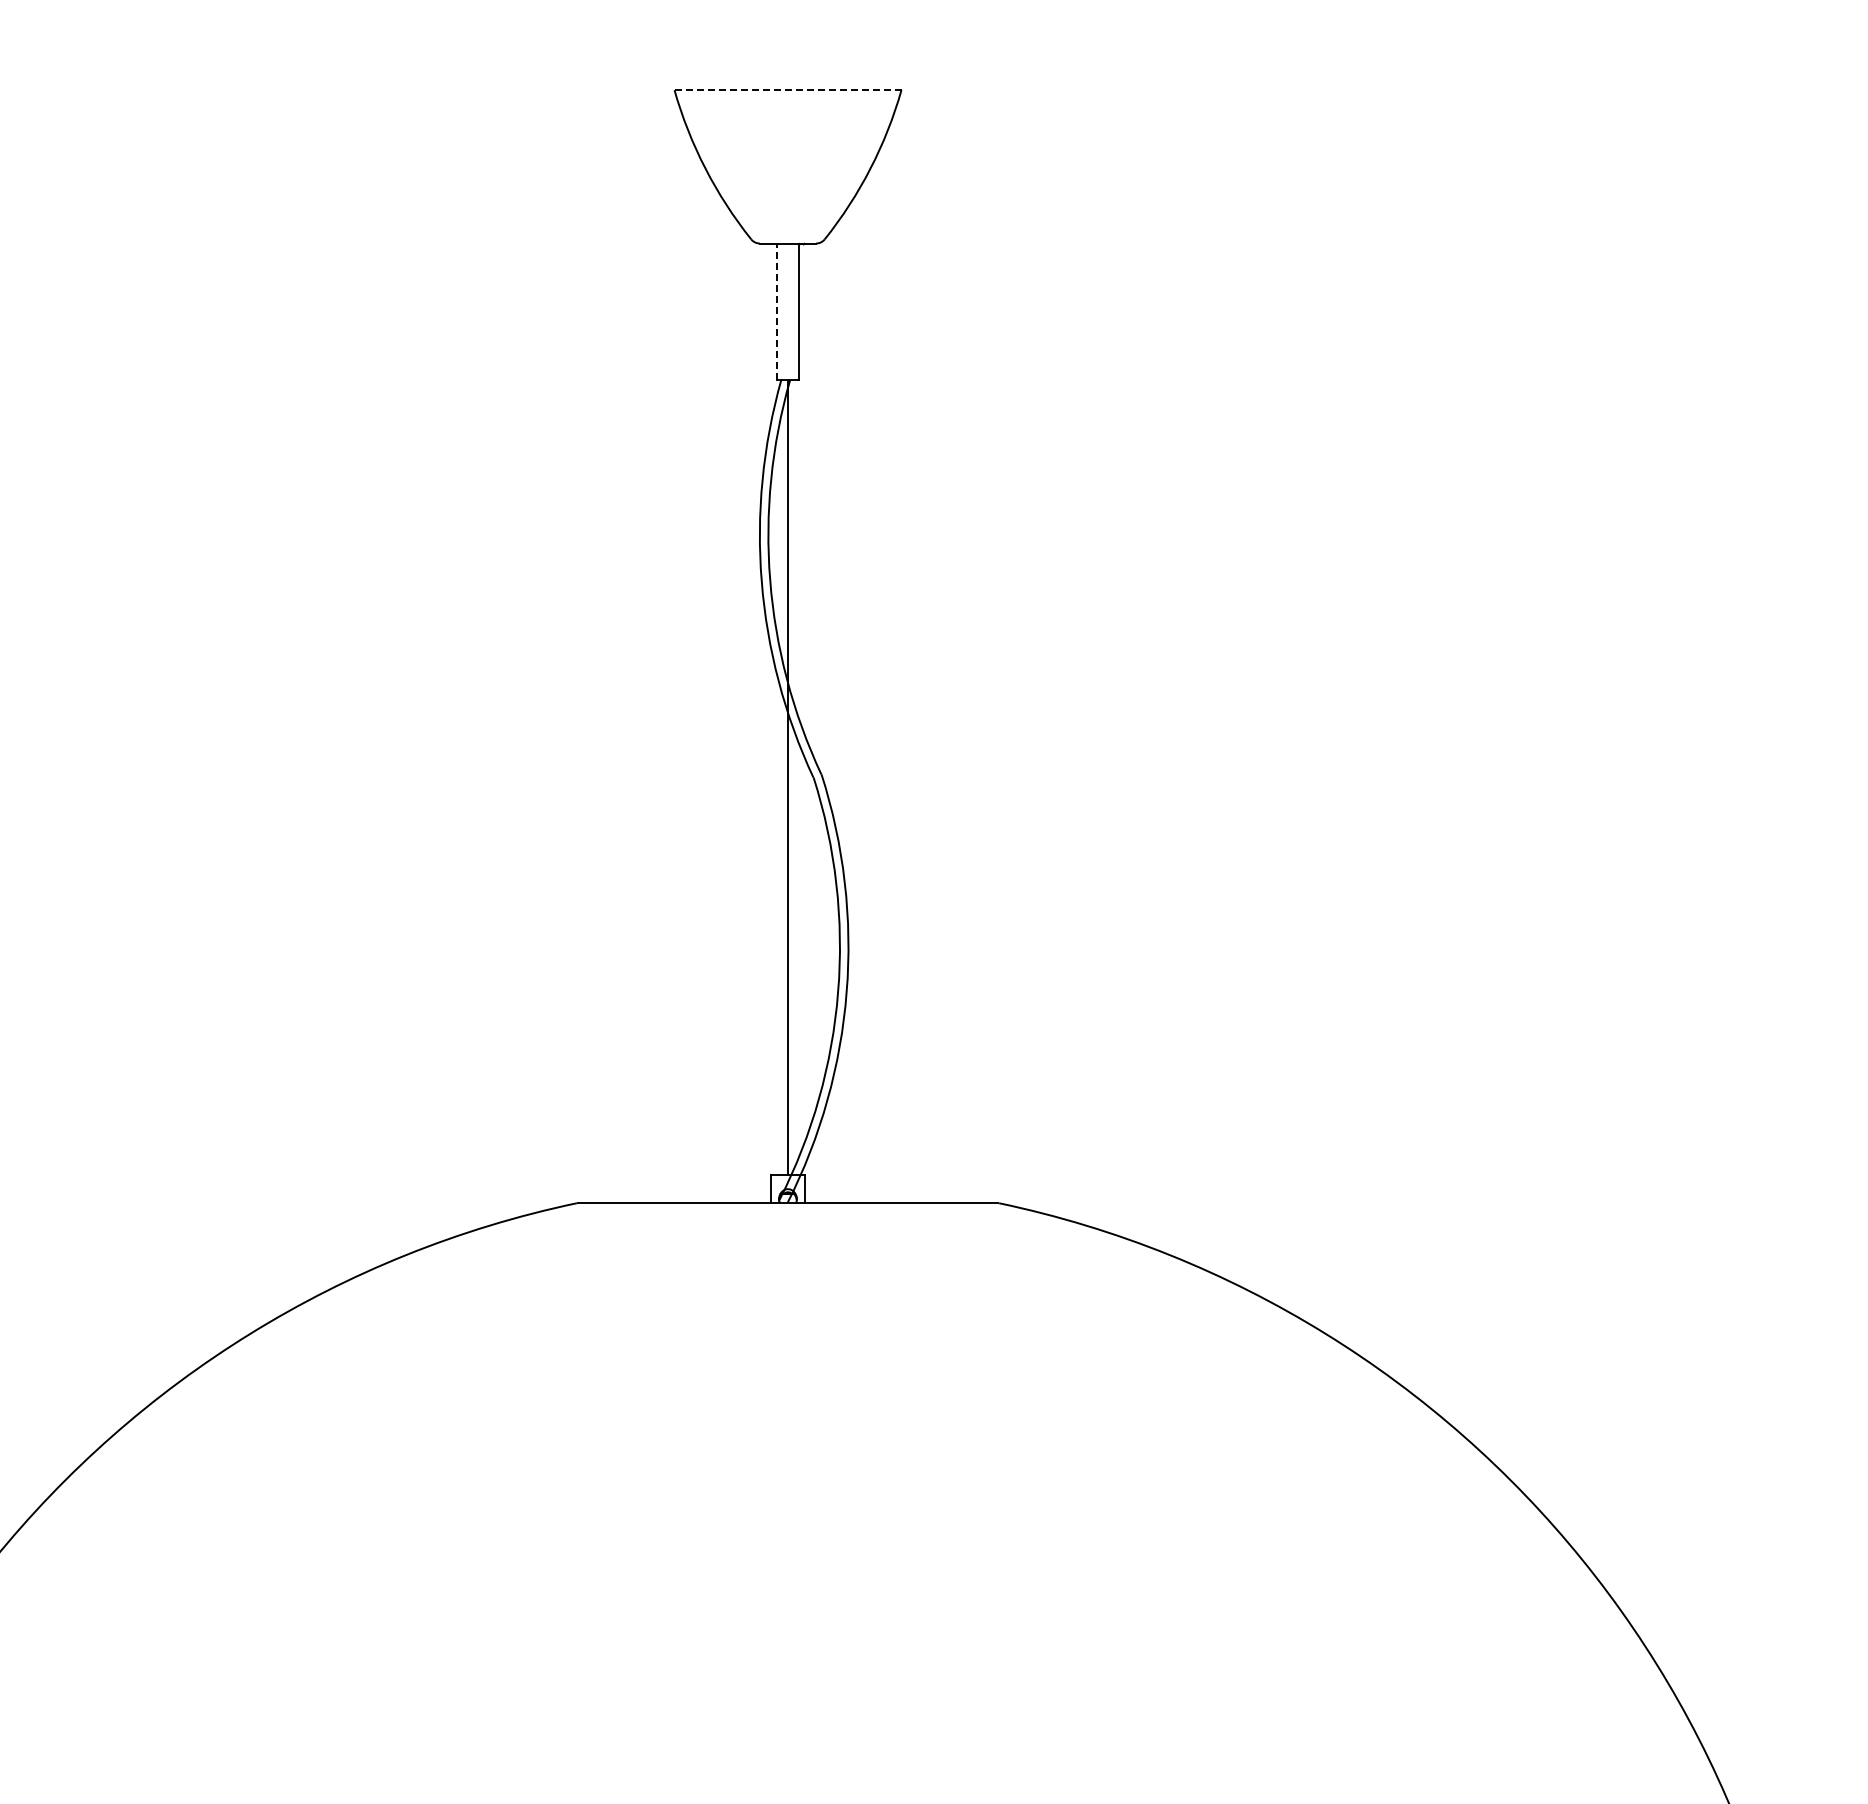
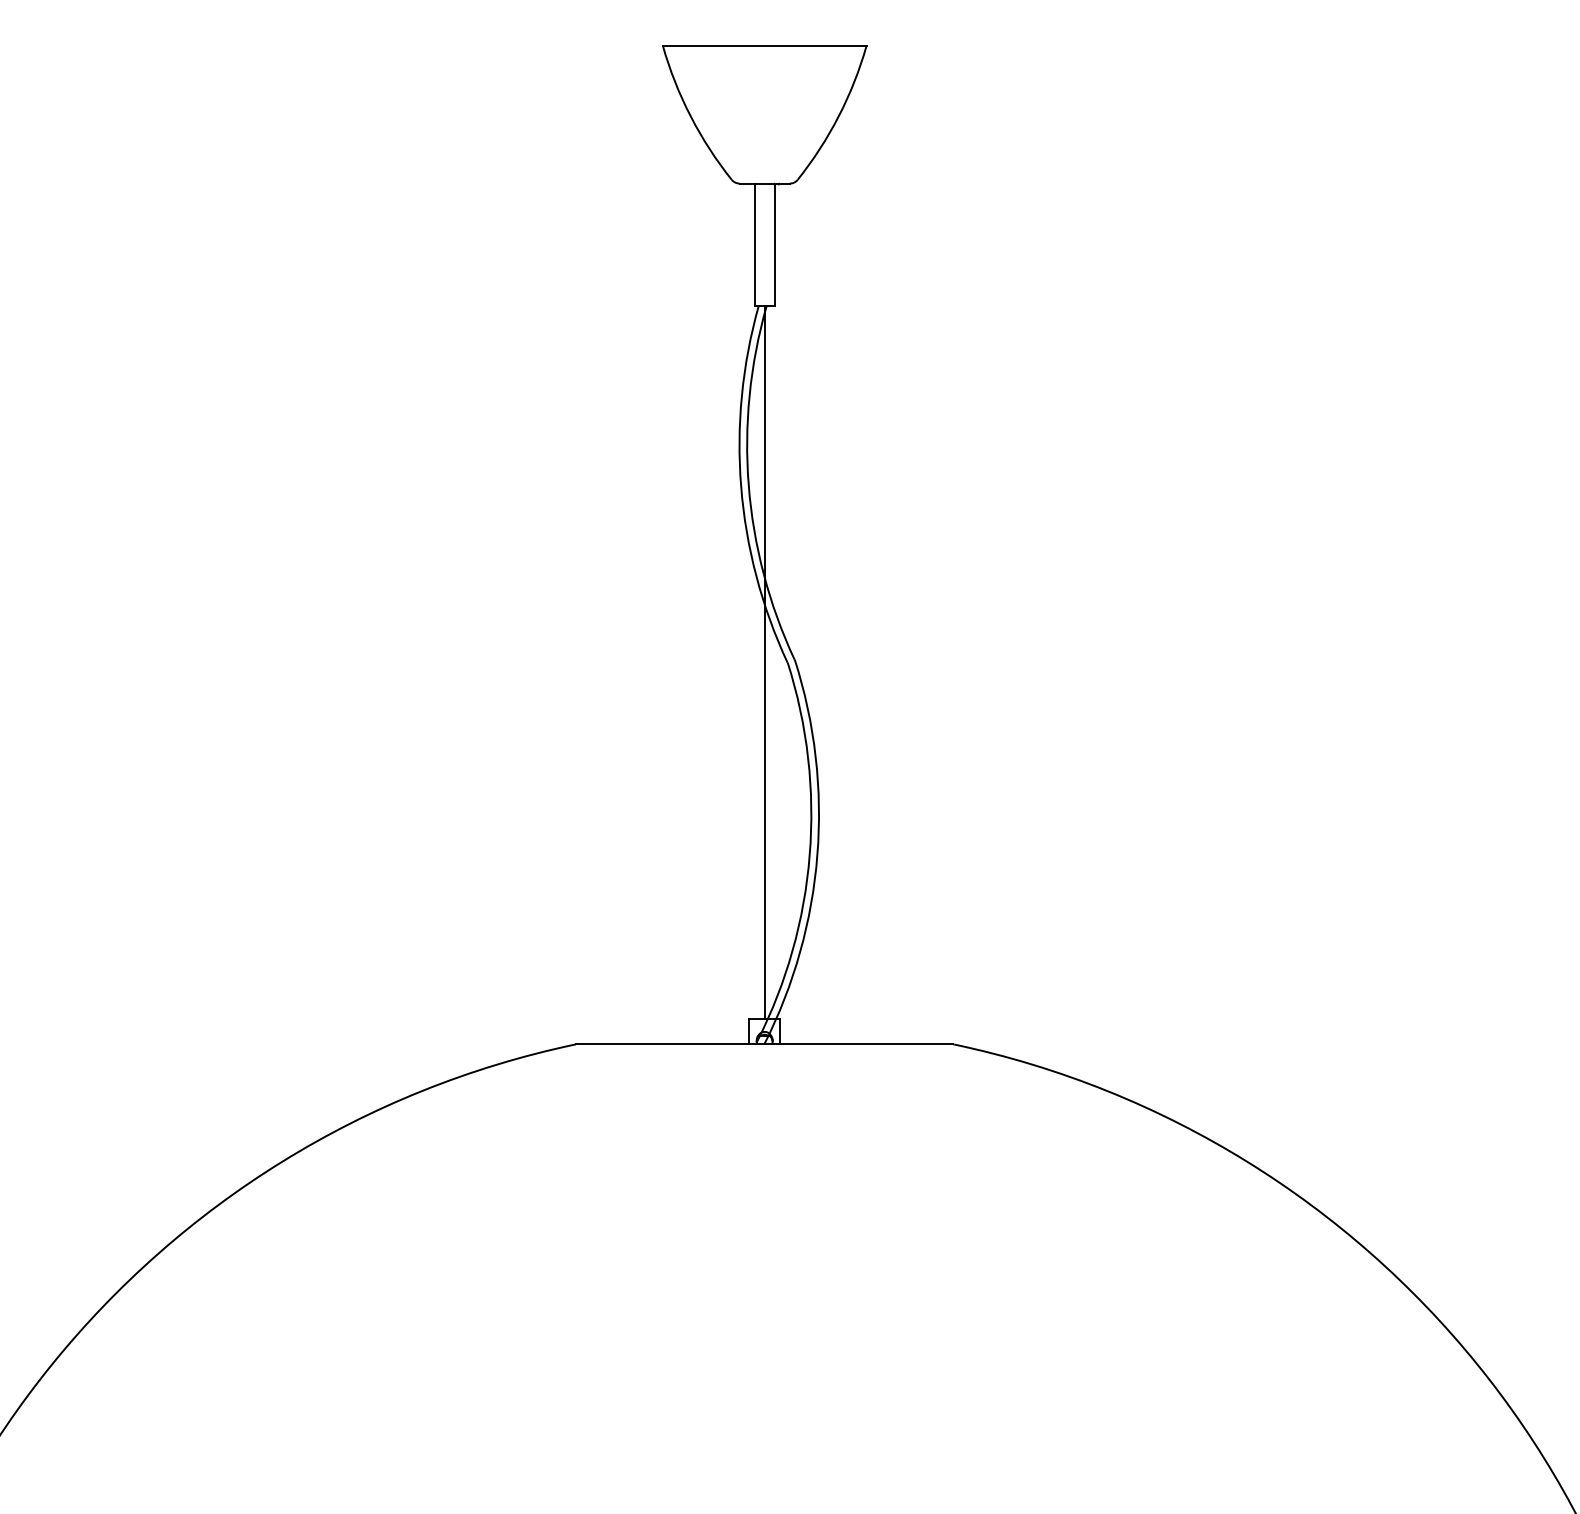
line: (788, 90) -> (765, 46), dashed -> solid
line: (776, 311) -> (754, 244), dashed -> solid

